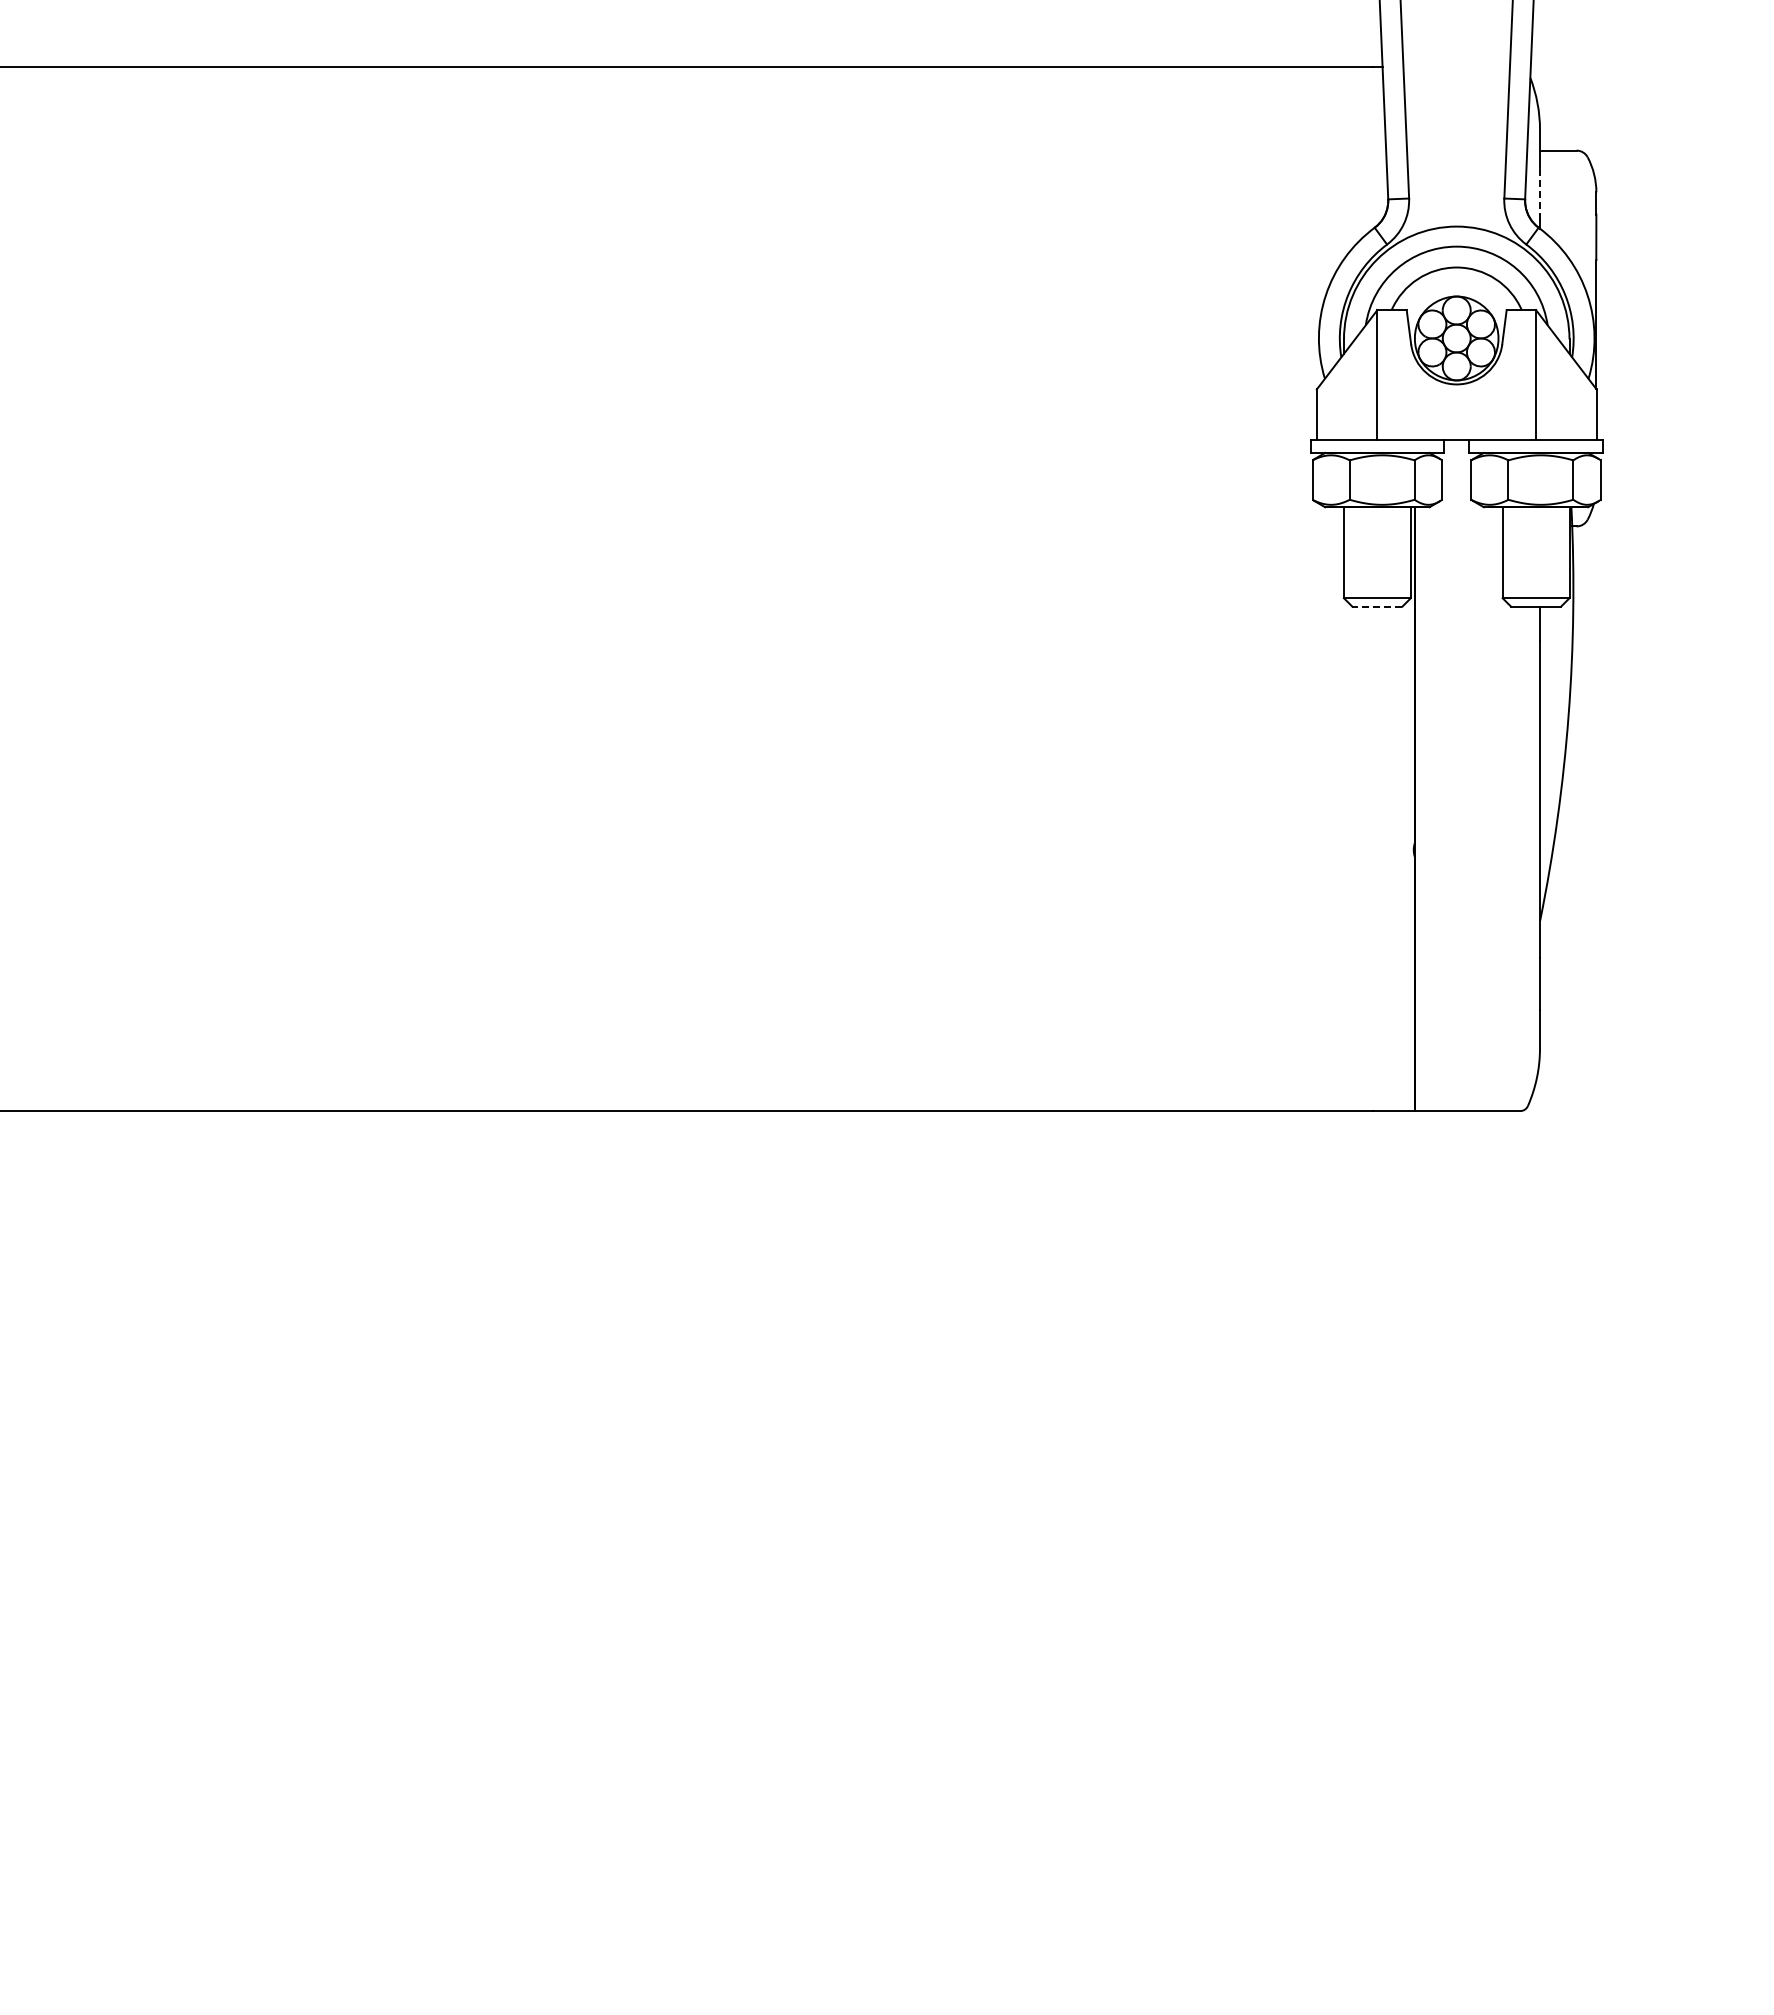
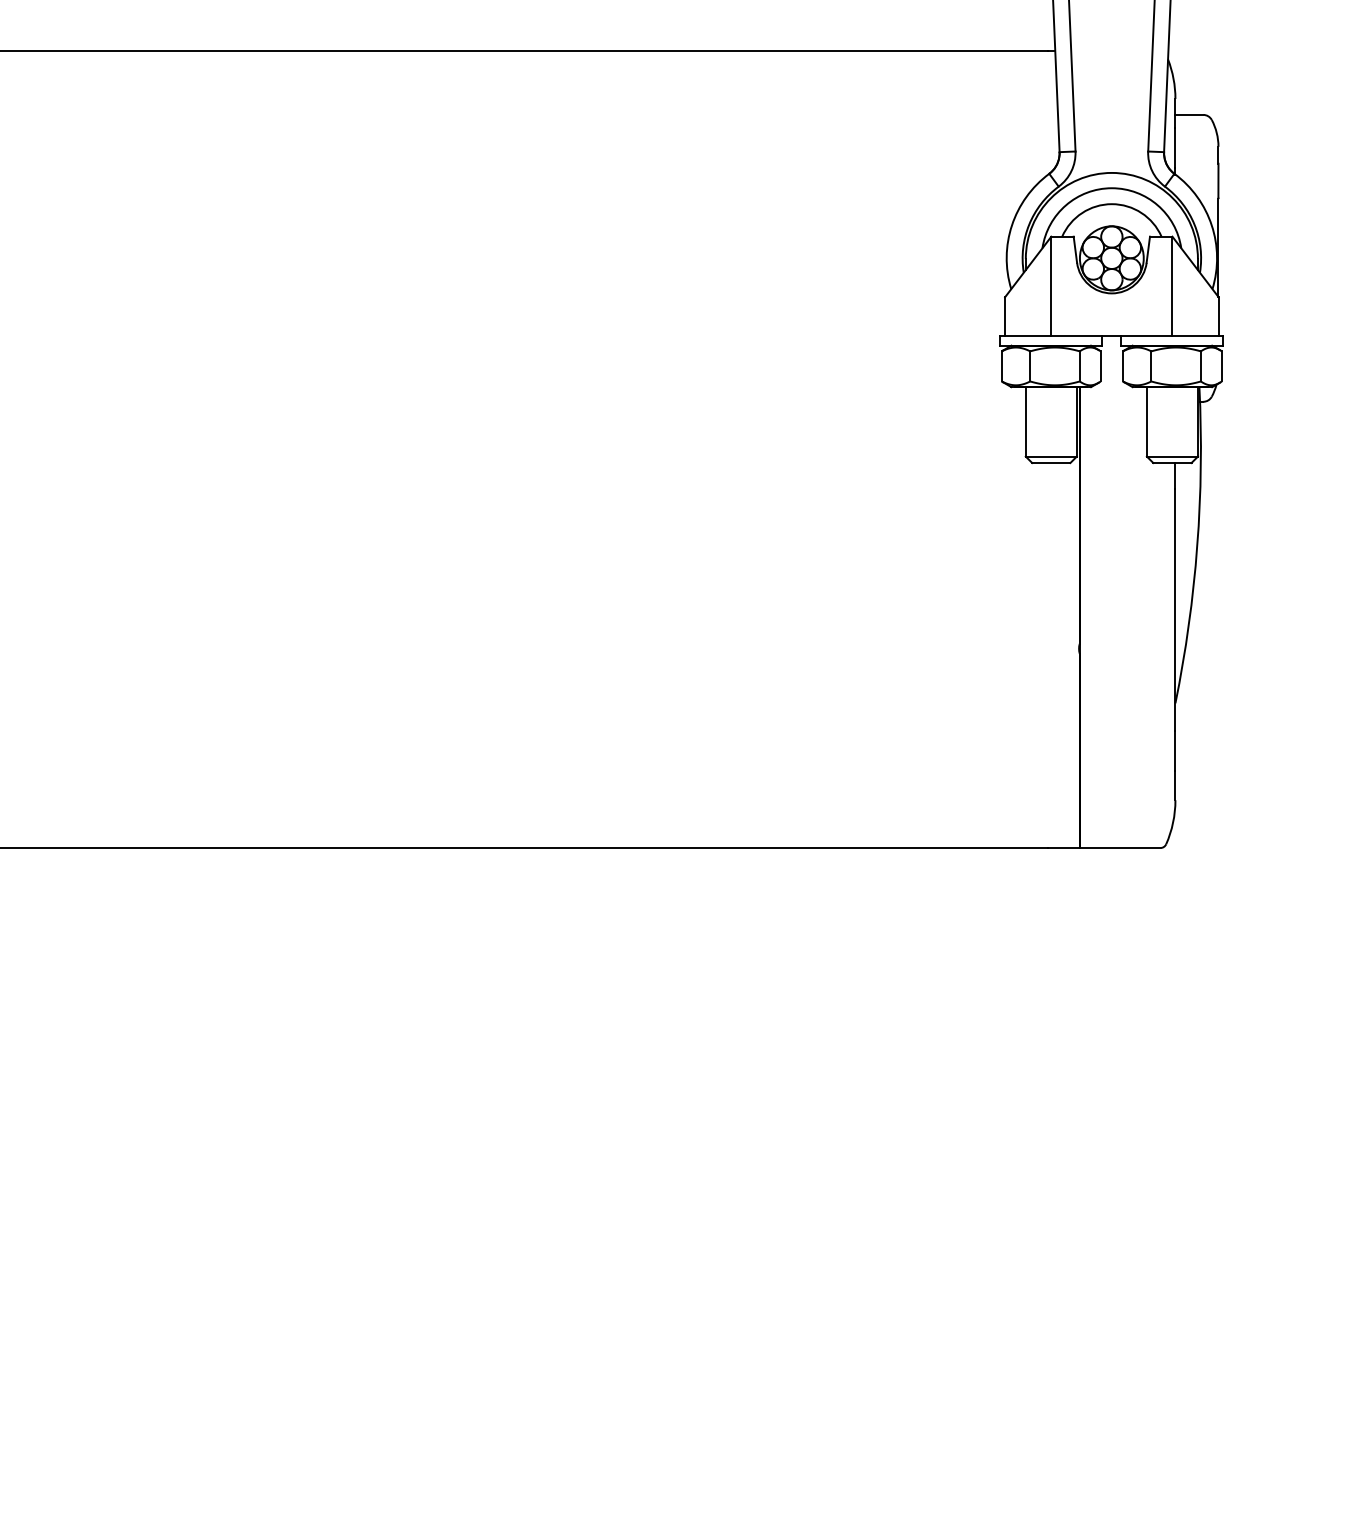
line: (1540, 193) -> (1175, 147), dashed -> solid
line: (1376, 606) -> (1050, 462), dashed -> solid

